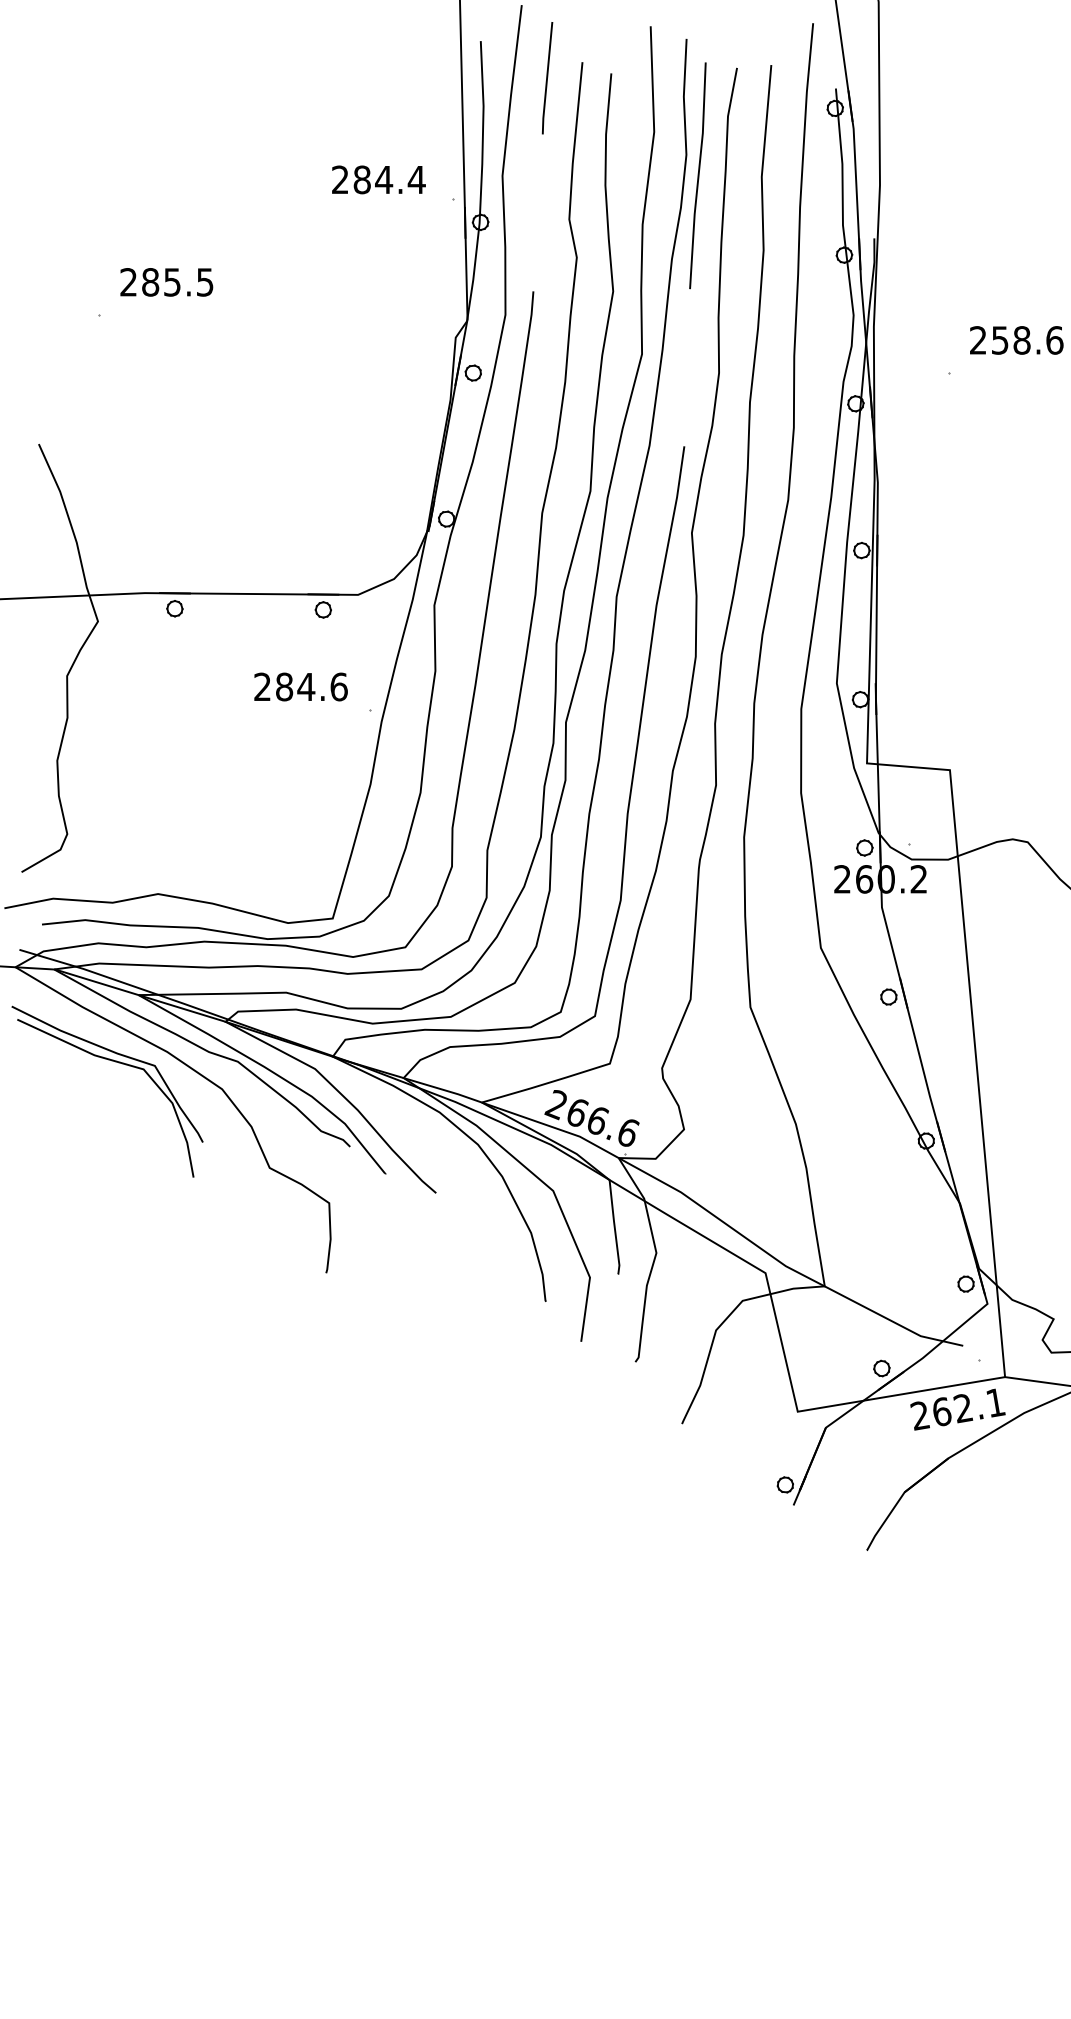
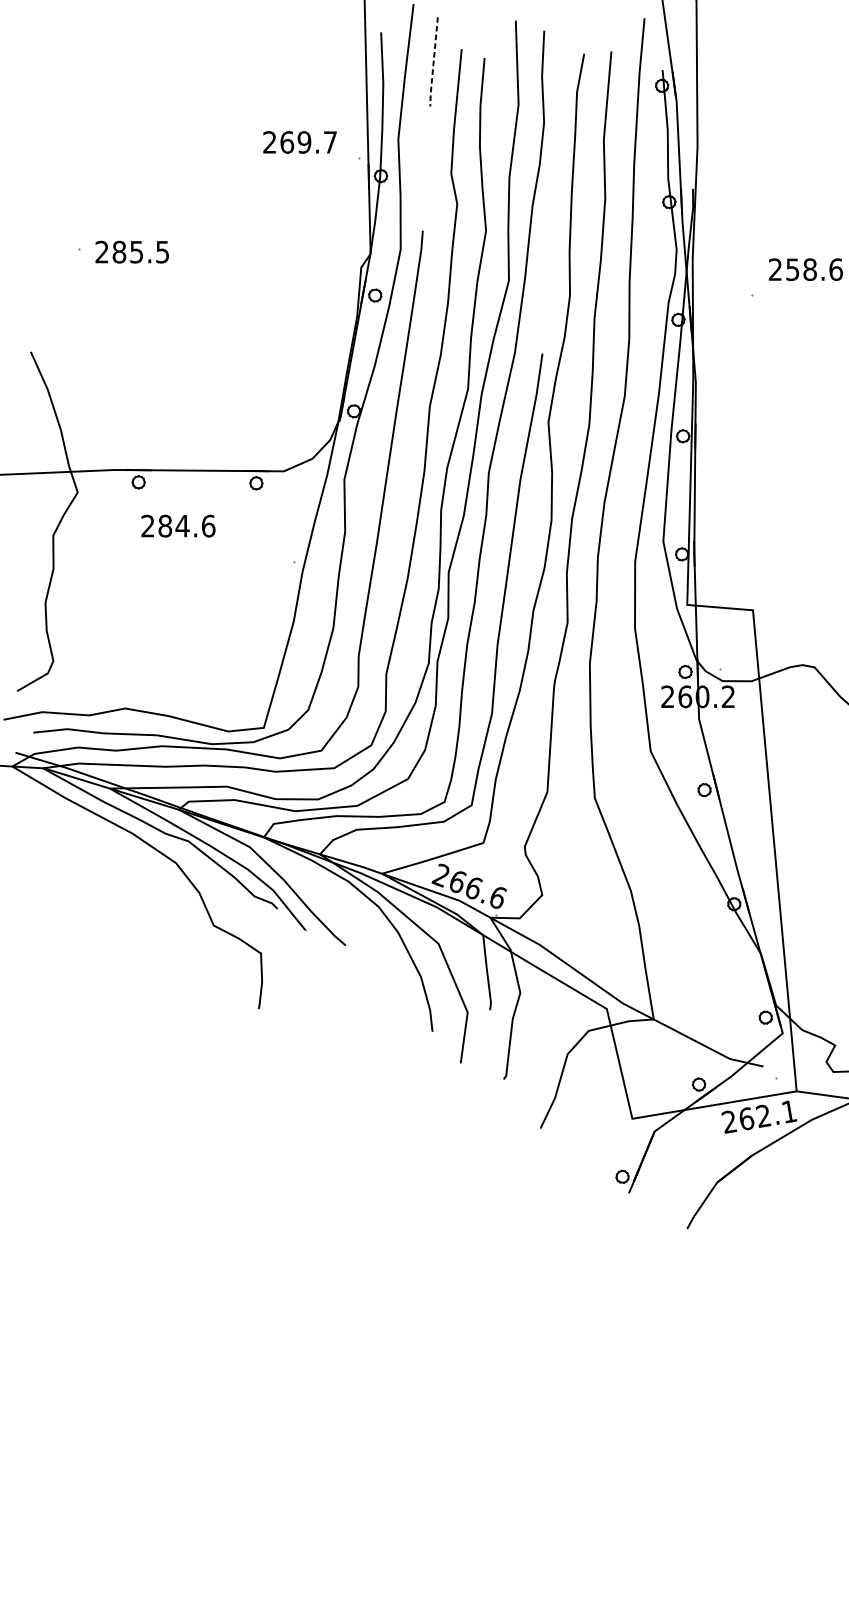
line: (546, 79) -> (433, 62), solid -> dashed
line: (697, 175) -> (552, 138), removed
text: (389, 179) -> (308, 142), 284.4 -> 269.7
text: (166, 282) -> (132, 252), moved
text: (300, 686) -> (178, 525), moved
part: (115, 1062) -> (91, 842), removed

